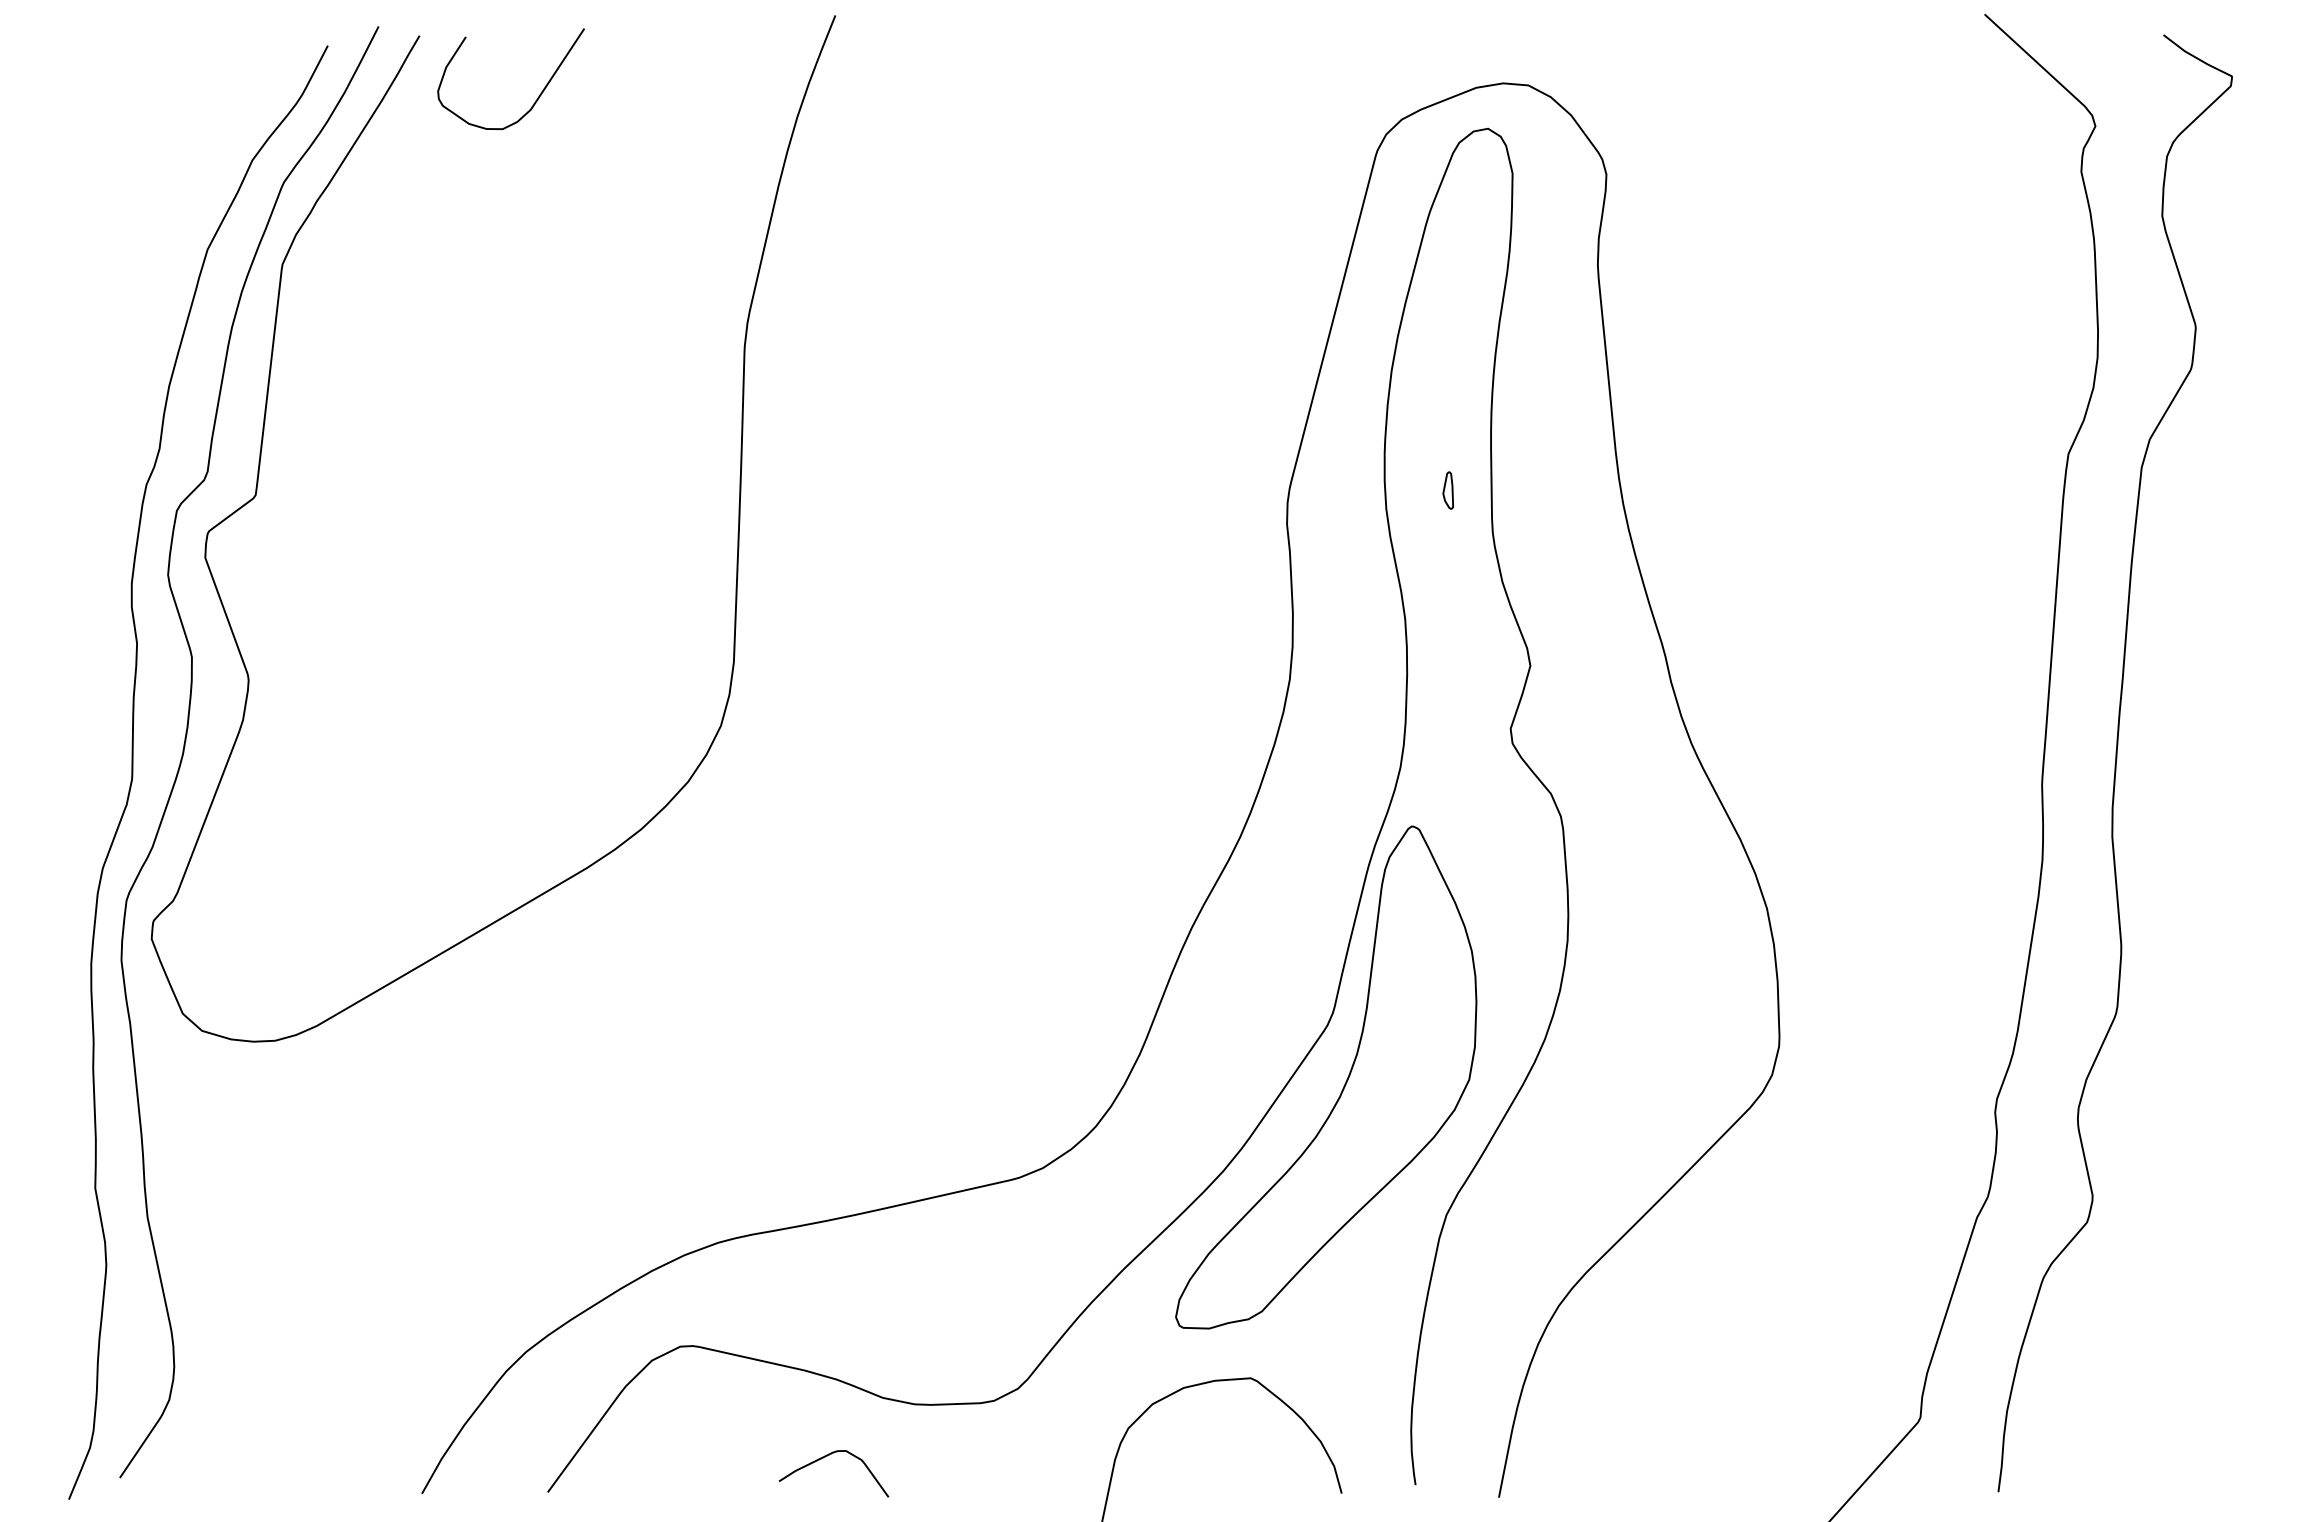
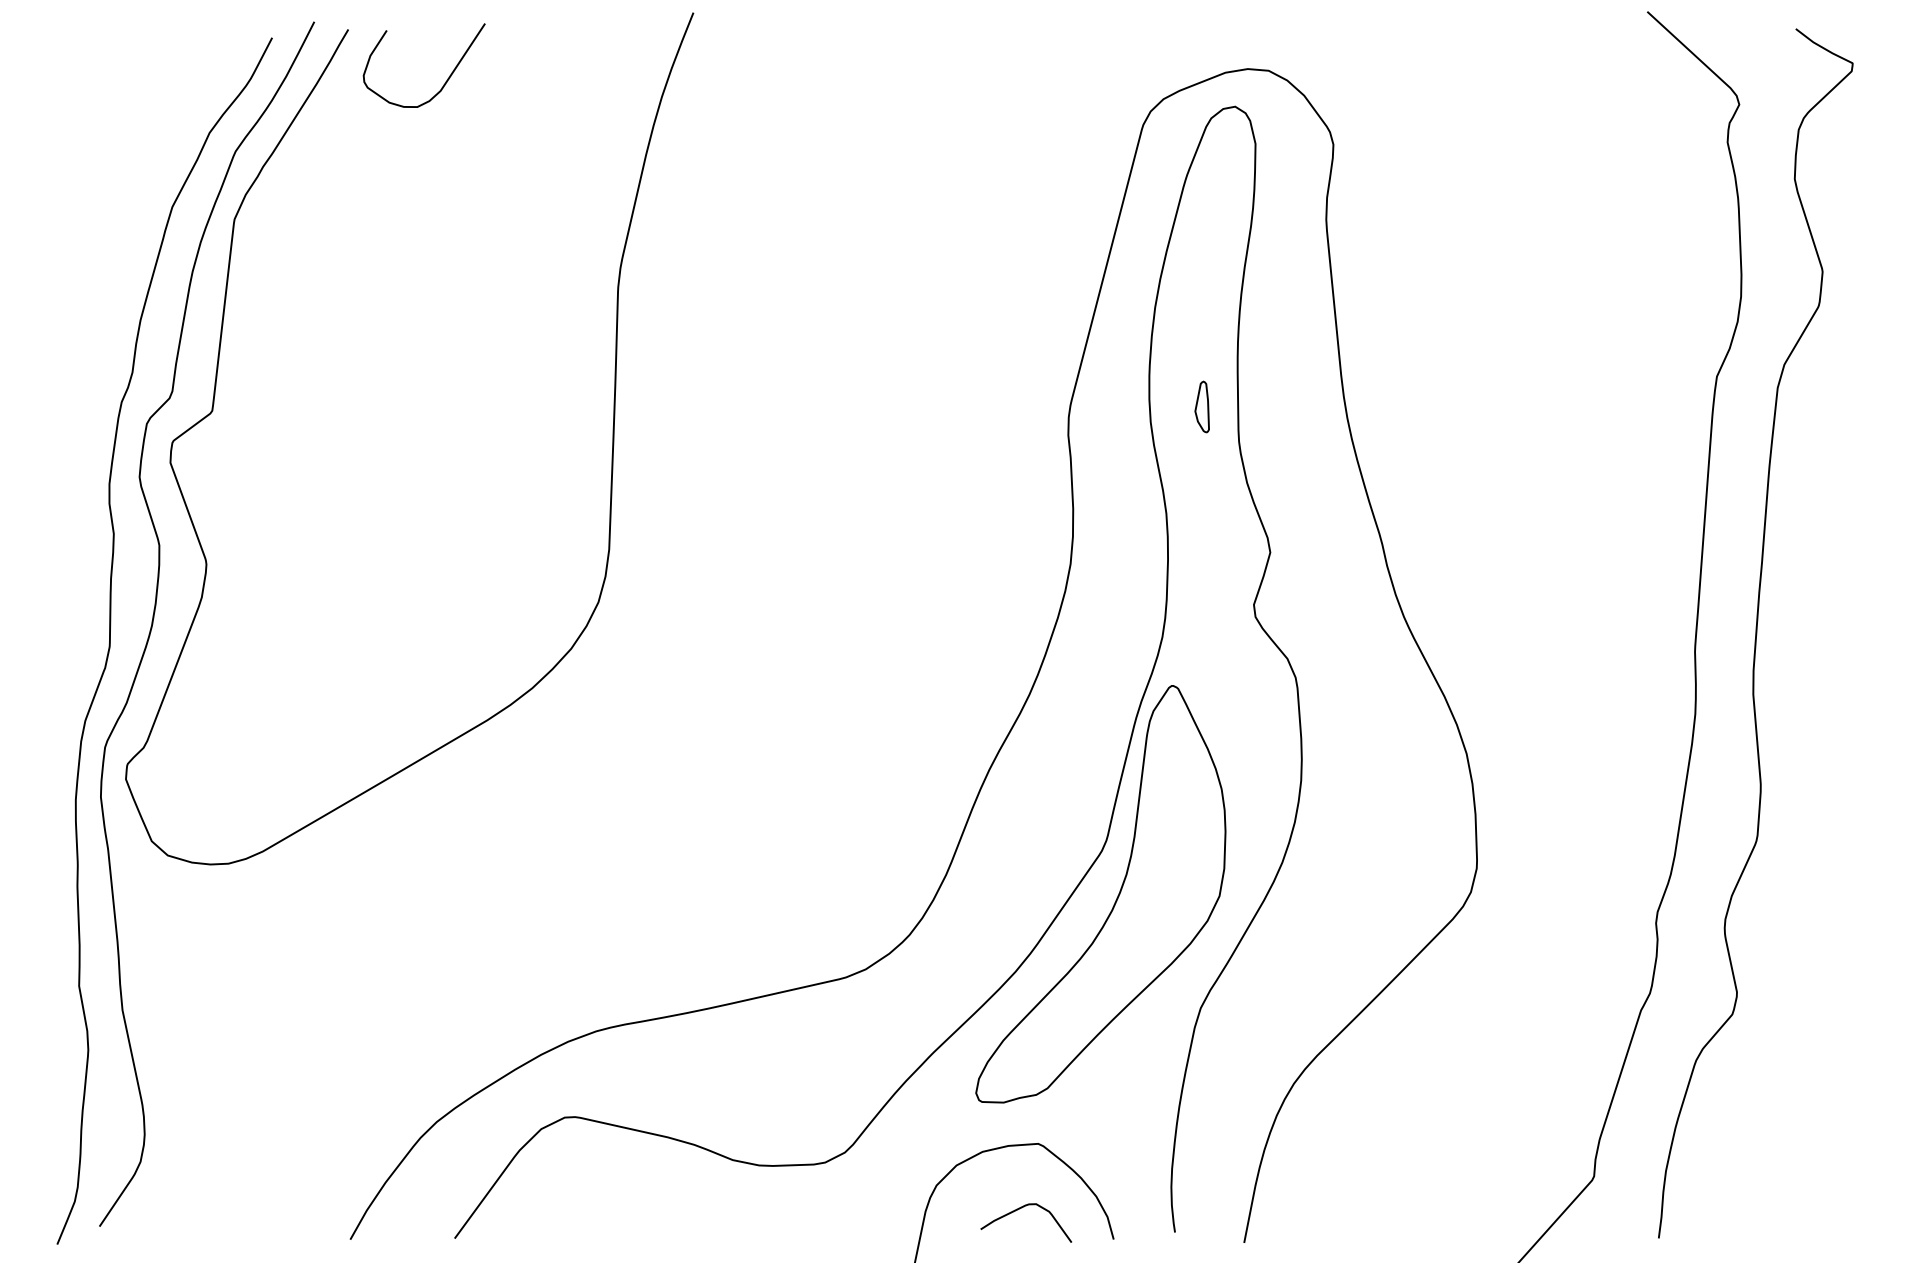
part: (1447, 489) -> (1201, 406), size x1.67
curve: (825, 1457) -> (1019, 1209), moved

